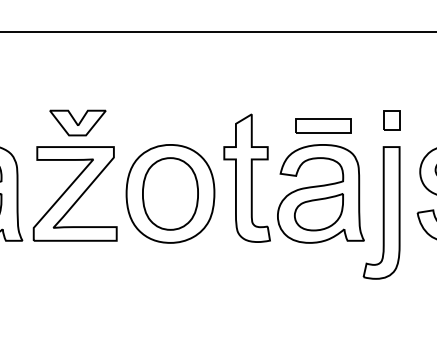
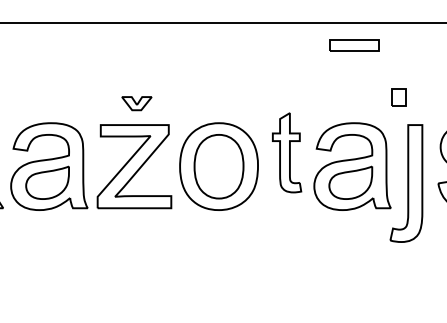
part: (390, 120) -> (398, 97), moved
part: (77, 122) -> (136, 103), size x0.6
part: (323, 126) -> (354, 45), moved
part: (246, 177) -> (286, 152), size x0.7

